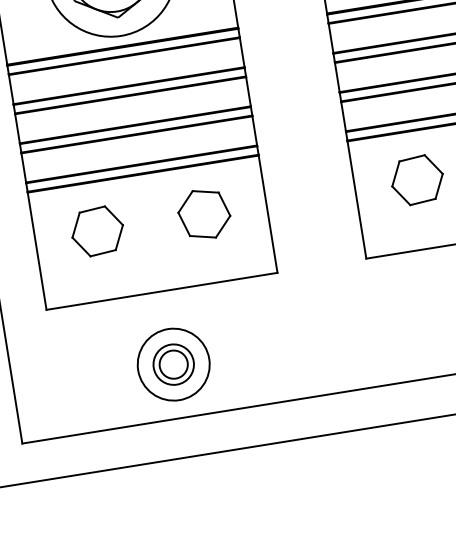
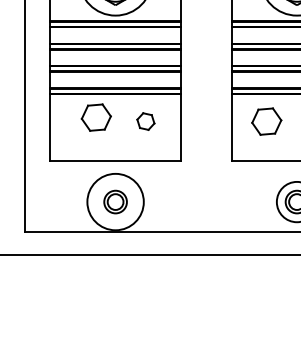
part: (203, 214) -> (145, 121), size x0.6
part: (96, 231) -> (95, 117), moved
circle: (173, 363) -> (115, 201), size x1.4

